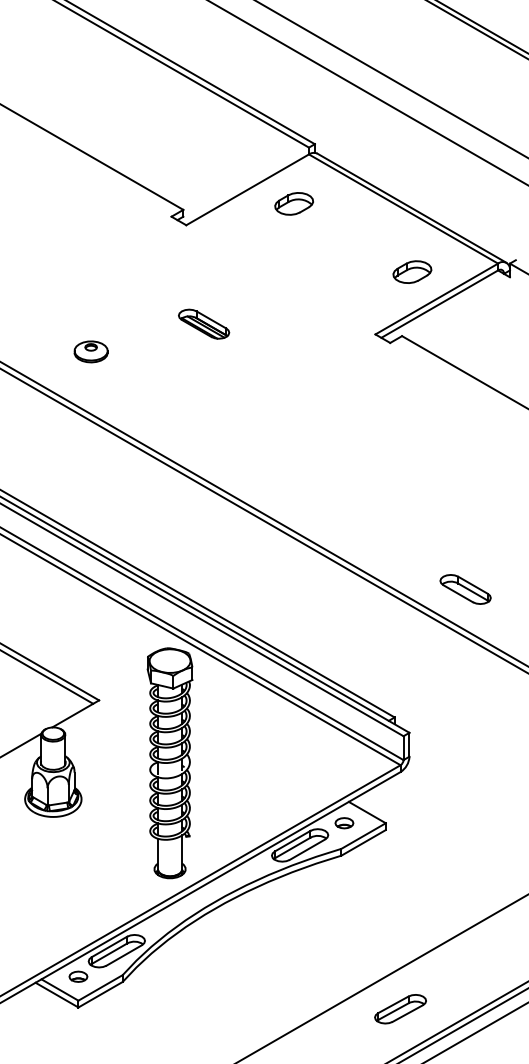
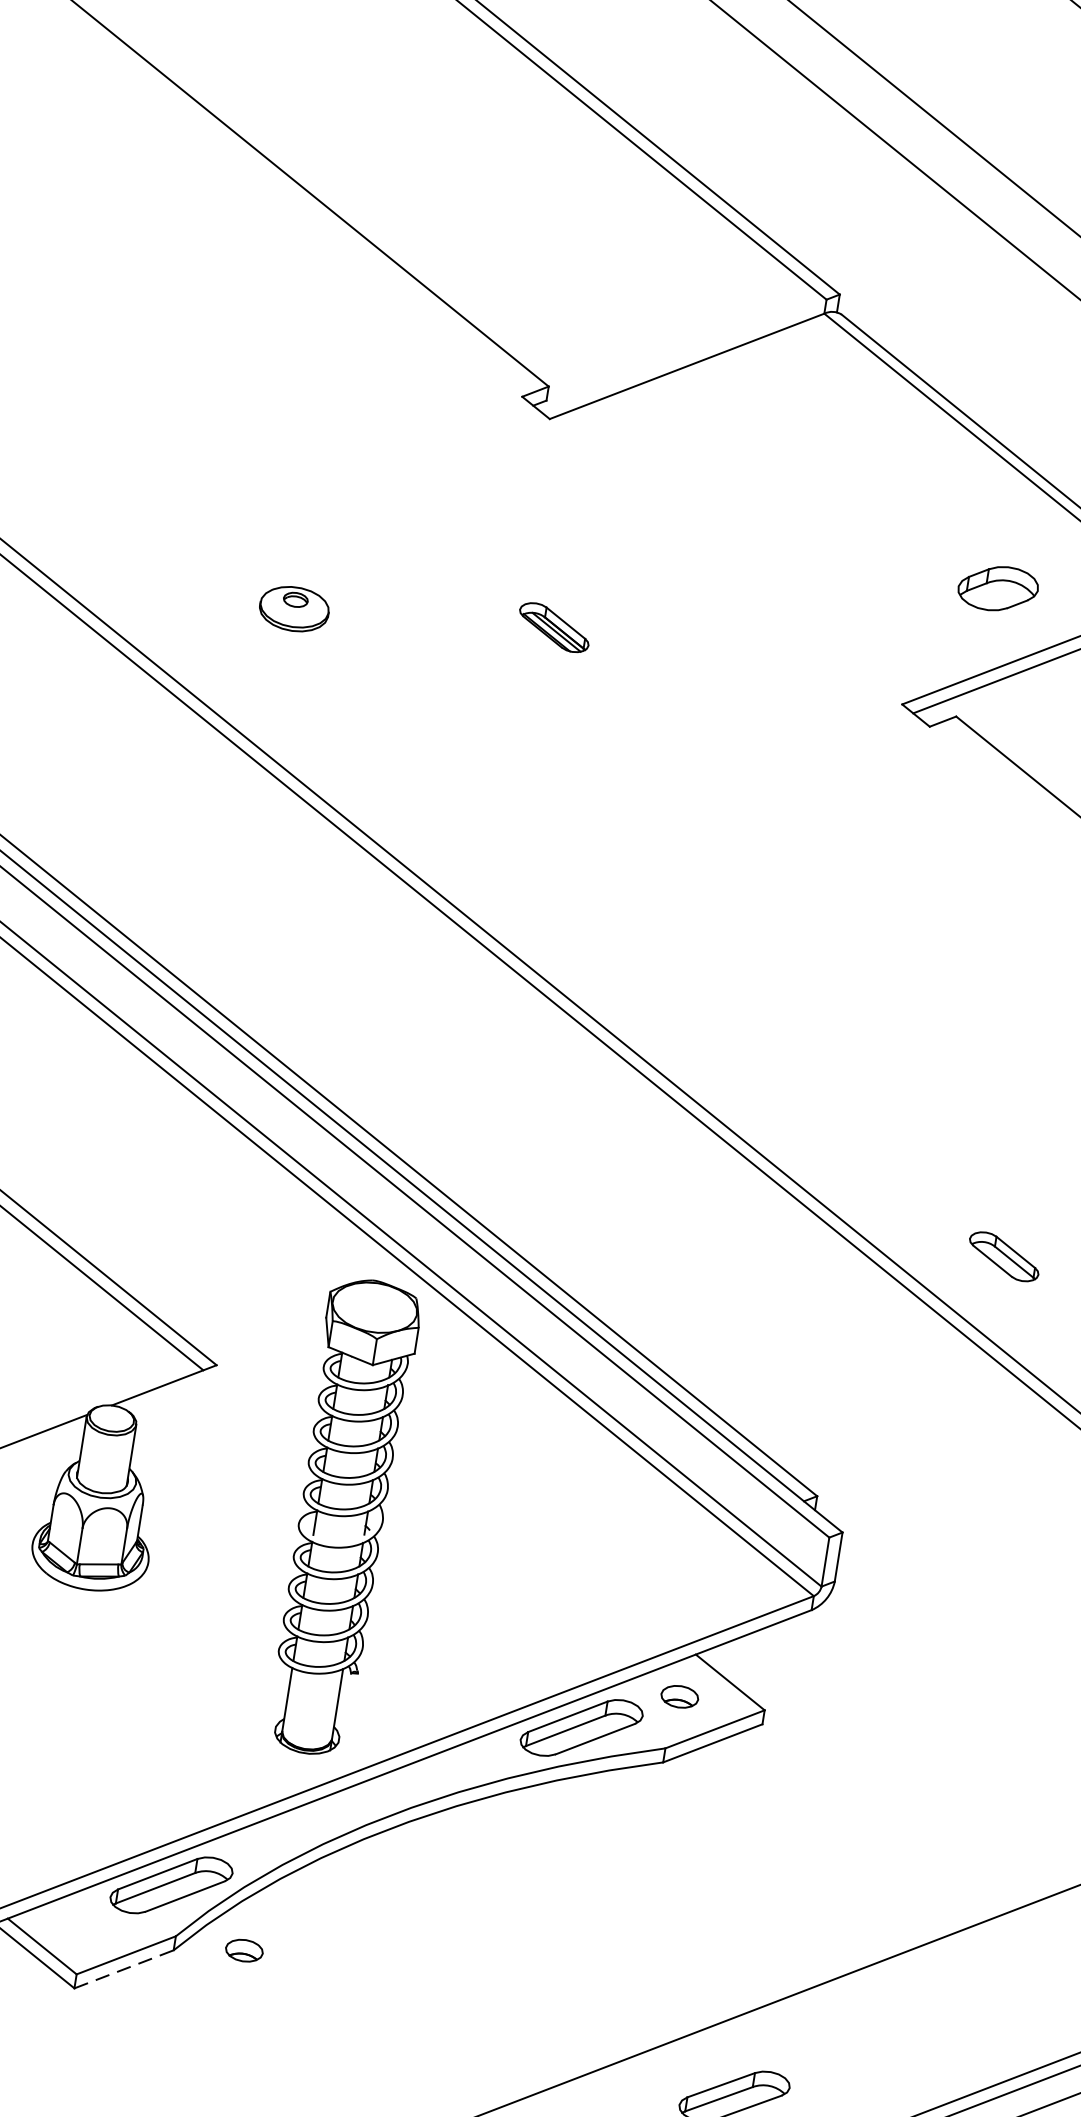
part: (293, 203) -> (776, 409), removed
part: (204, 323) -> (555, 626), size x0.7
part: (90, 351) -> (293, 608), moved
part: (465, 589) -> (1004, 1256), size x0.7
part: (78, 976) -> (244, 1950), moved
line: (100, 994) -> (123, 1968), solid -> dashed

